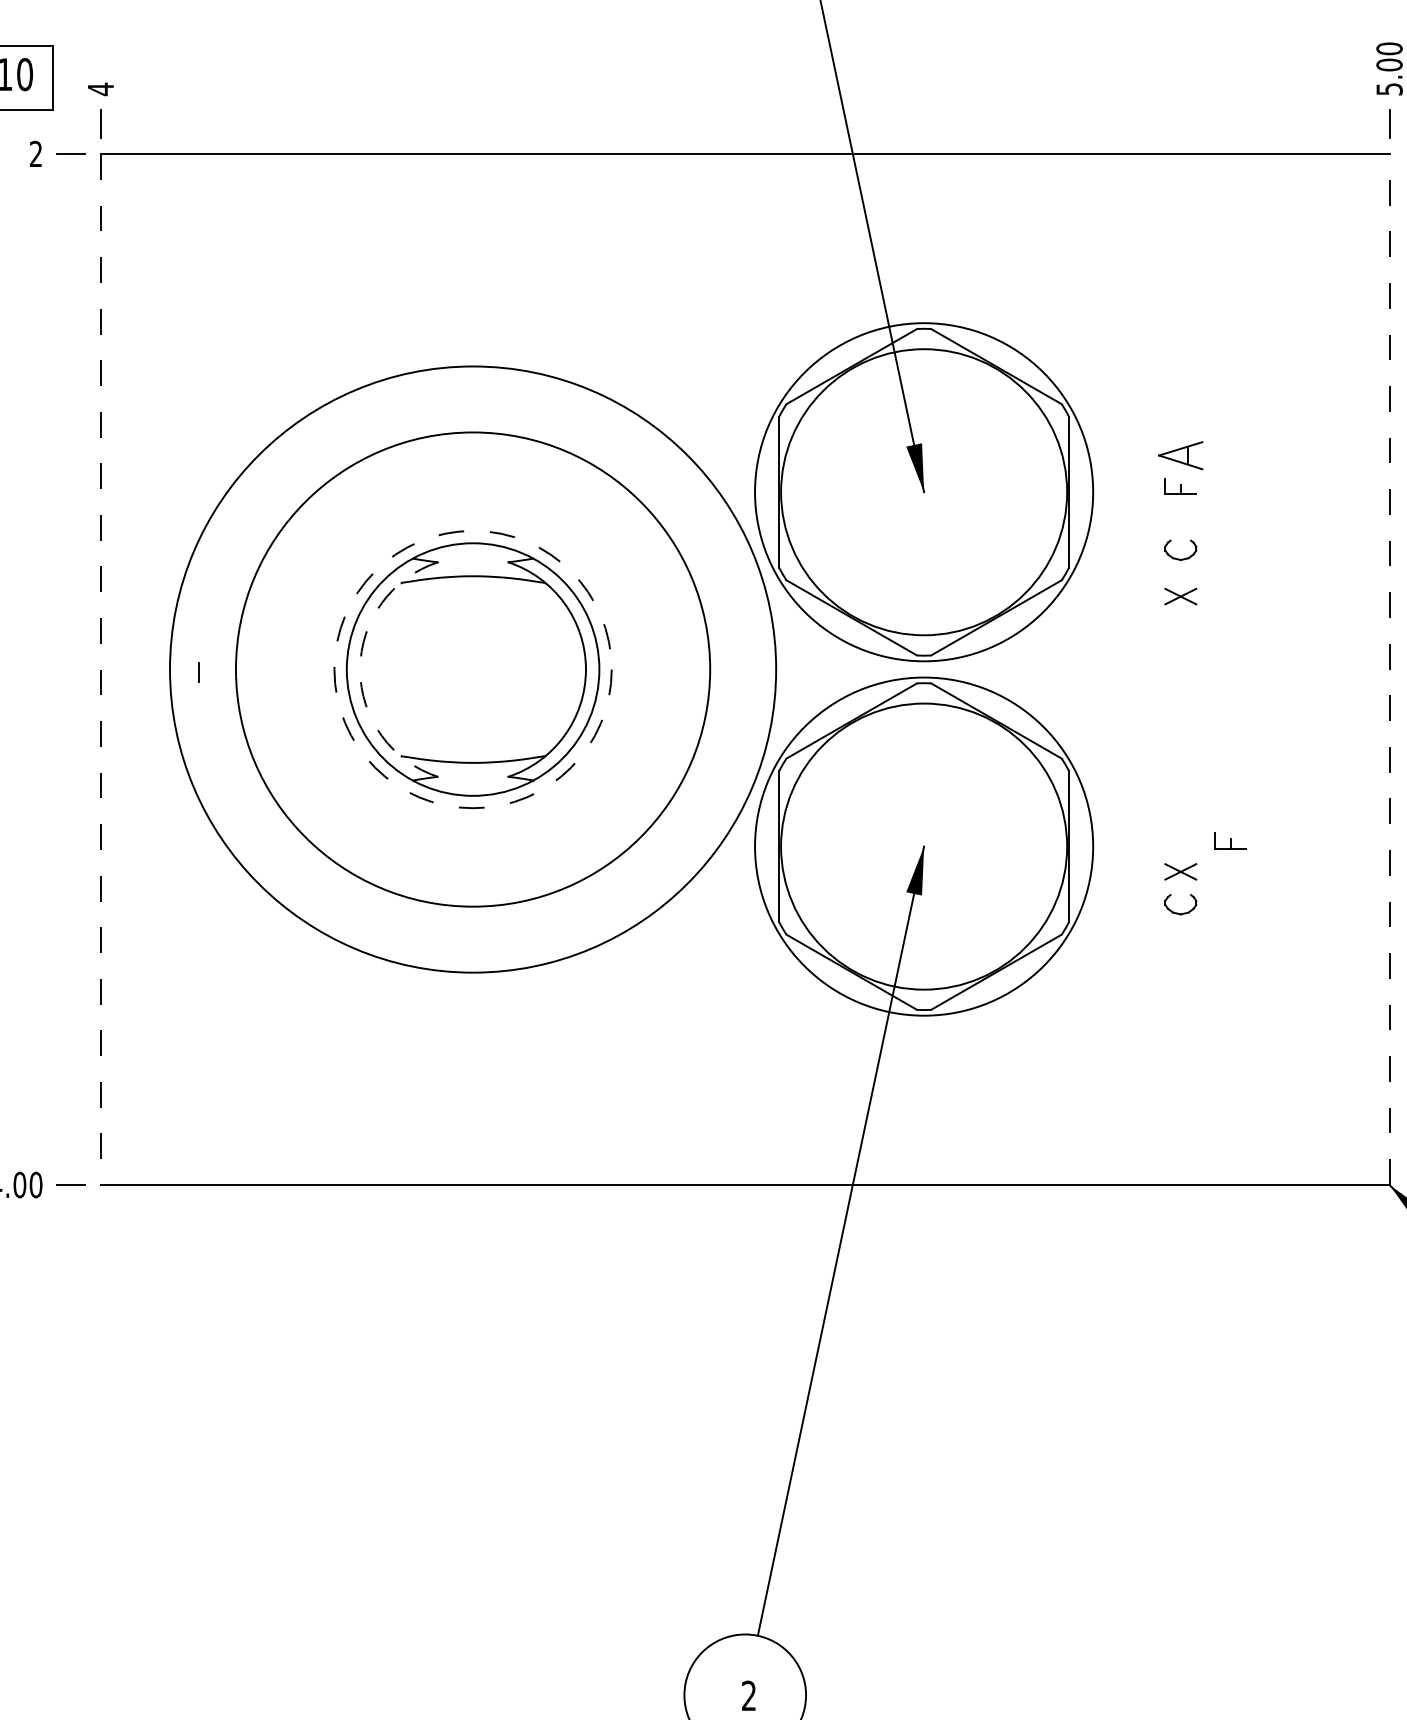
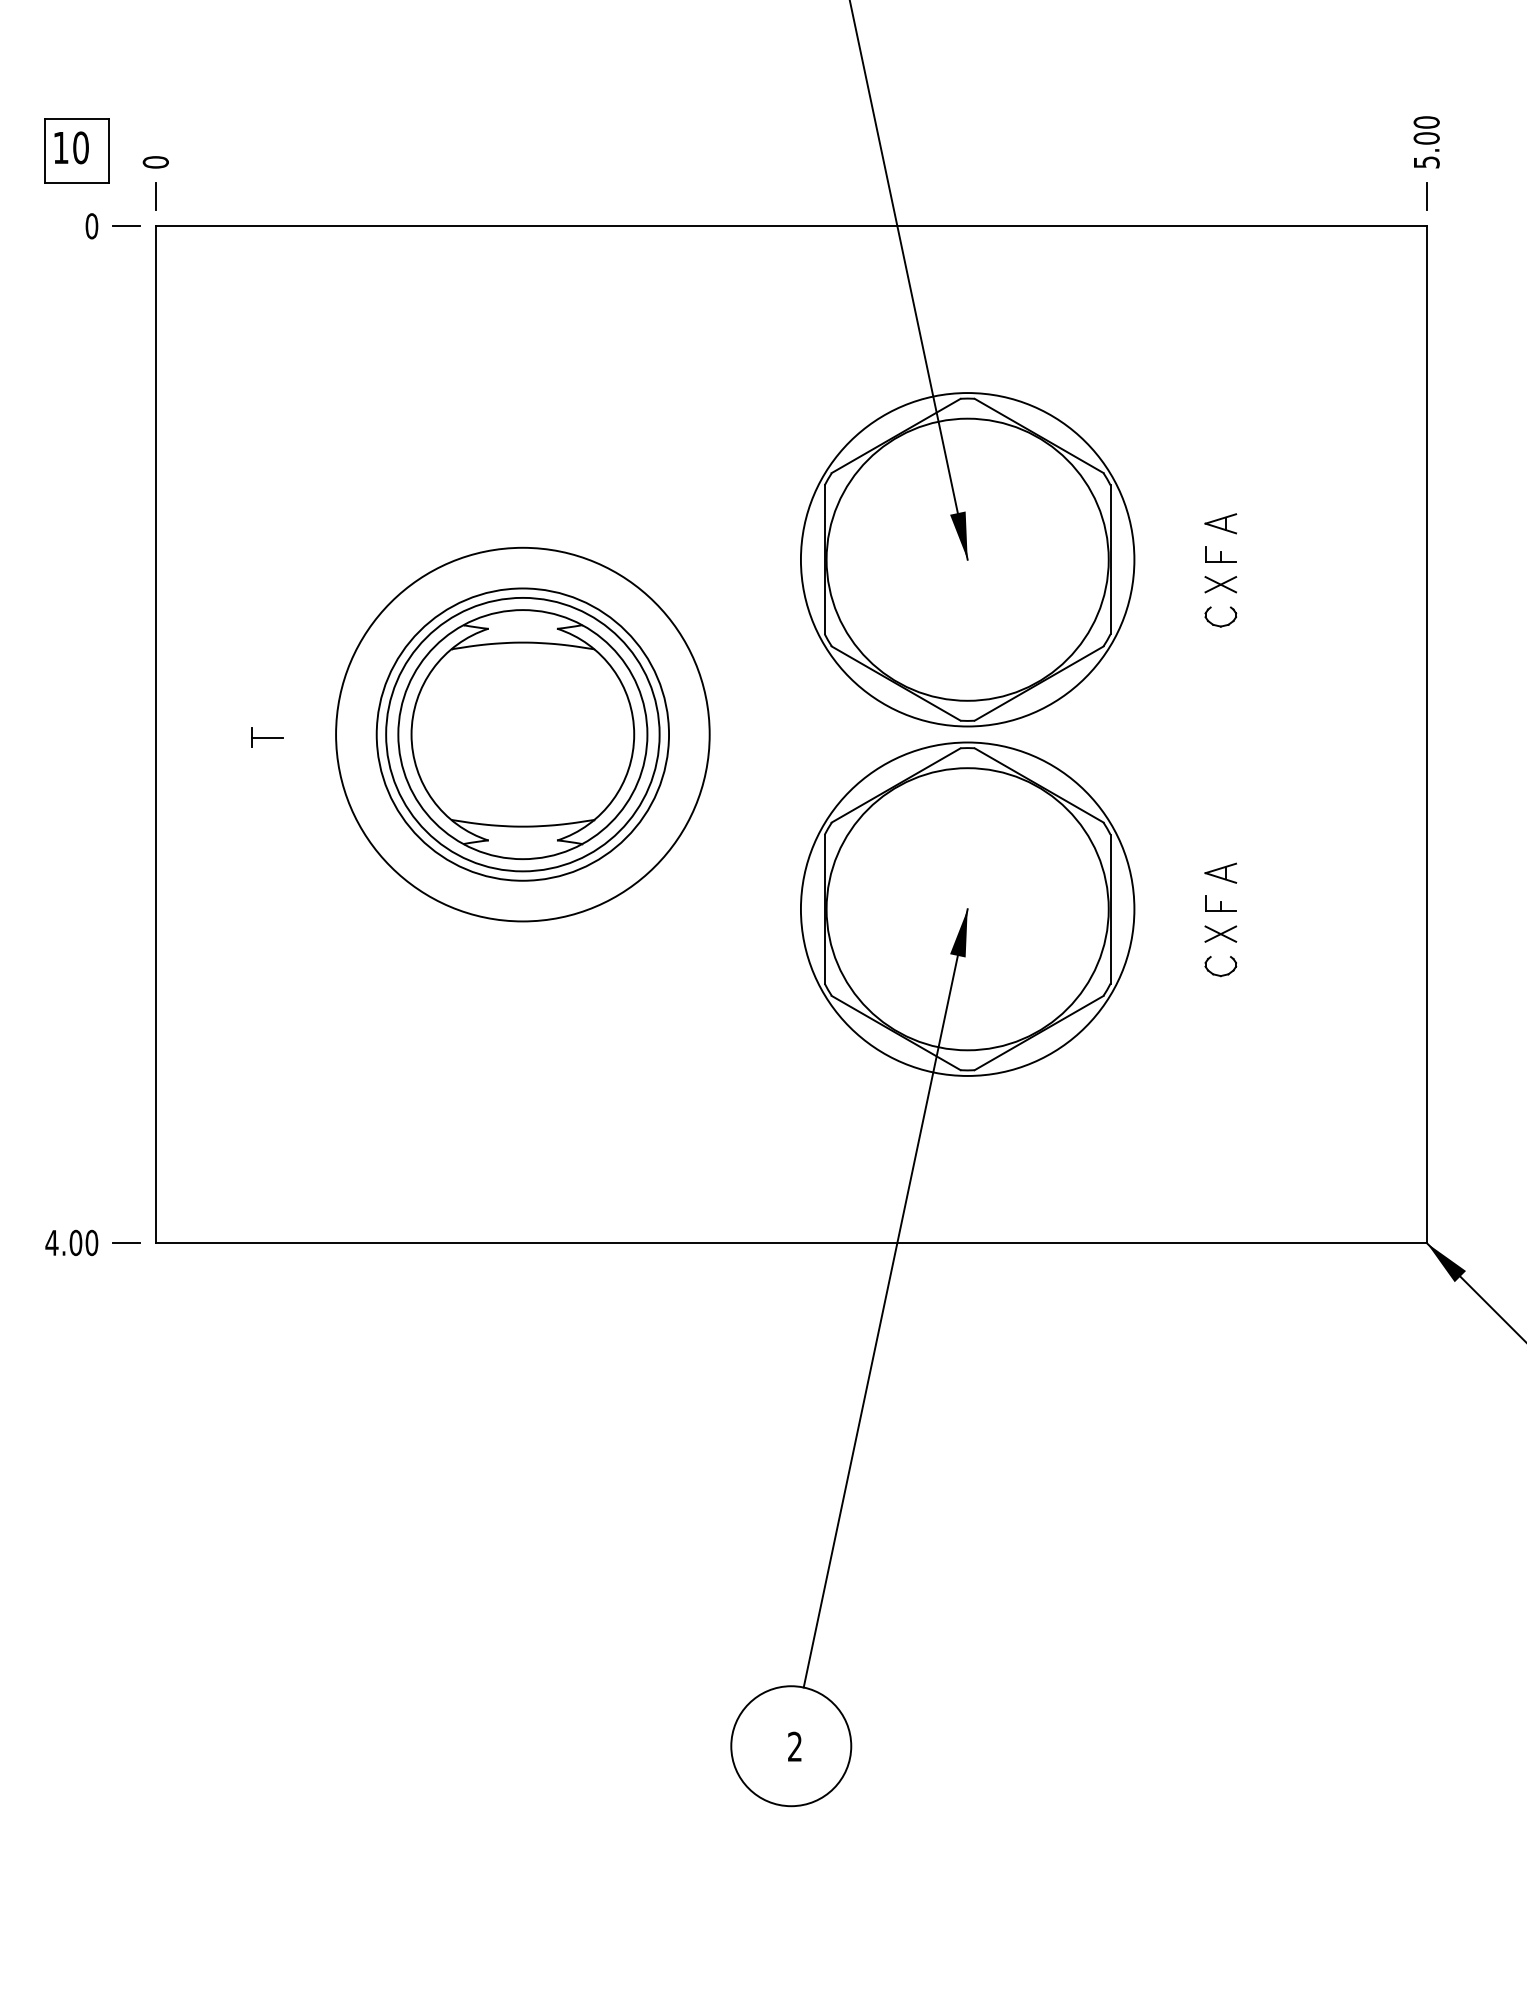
text: (100, 89) -> (155, 162), 4 -> 0
text: (35, 154) -> (91, 226), 2 -> 0
part: (1180, 455) -> (1220, 523), size x0.71
part: (1180, 596) -> (1220, 584), moved
arc: (360, 669) -> (411, 734), dashed -> solid
circle: (472, 669) -> (522, 734), dashed -> solid
circle: (472, 669) -> (522, 734), size x0.62
circle: (472, 669) -> (522, 734), size x0.62
line: (1389, 669) -> (1426, 734), dashed -> solid
line: (100, 670) -> (155, 735), dashed -> solid
line: (214, 672) -> (267, 737), added
part: (1180, 809) -> (1220, 872), added
part: (1230, 840) -> (1220, 903), moved

